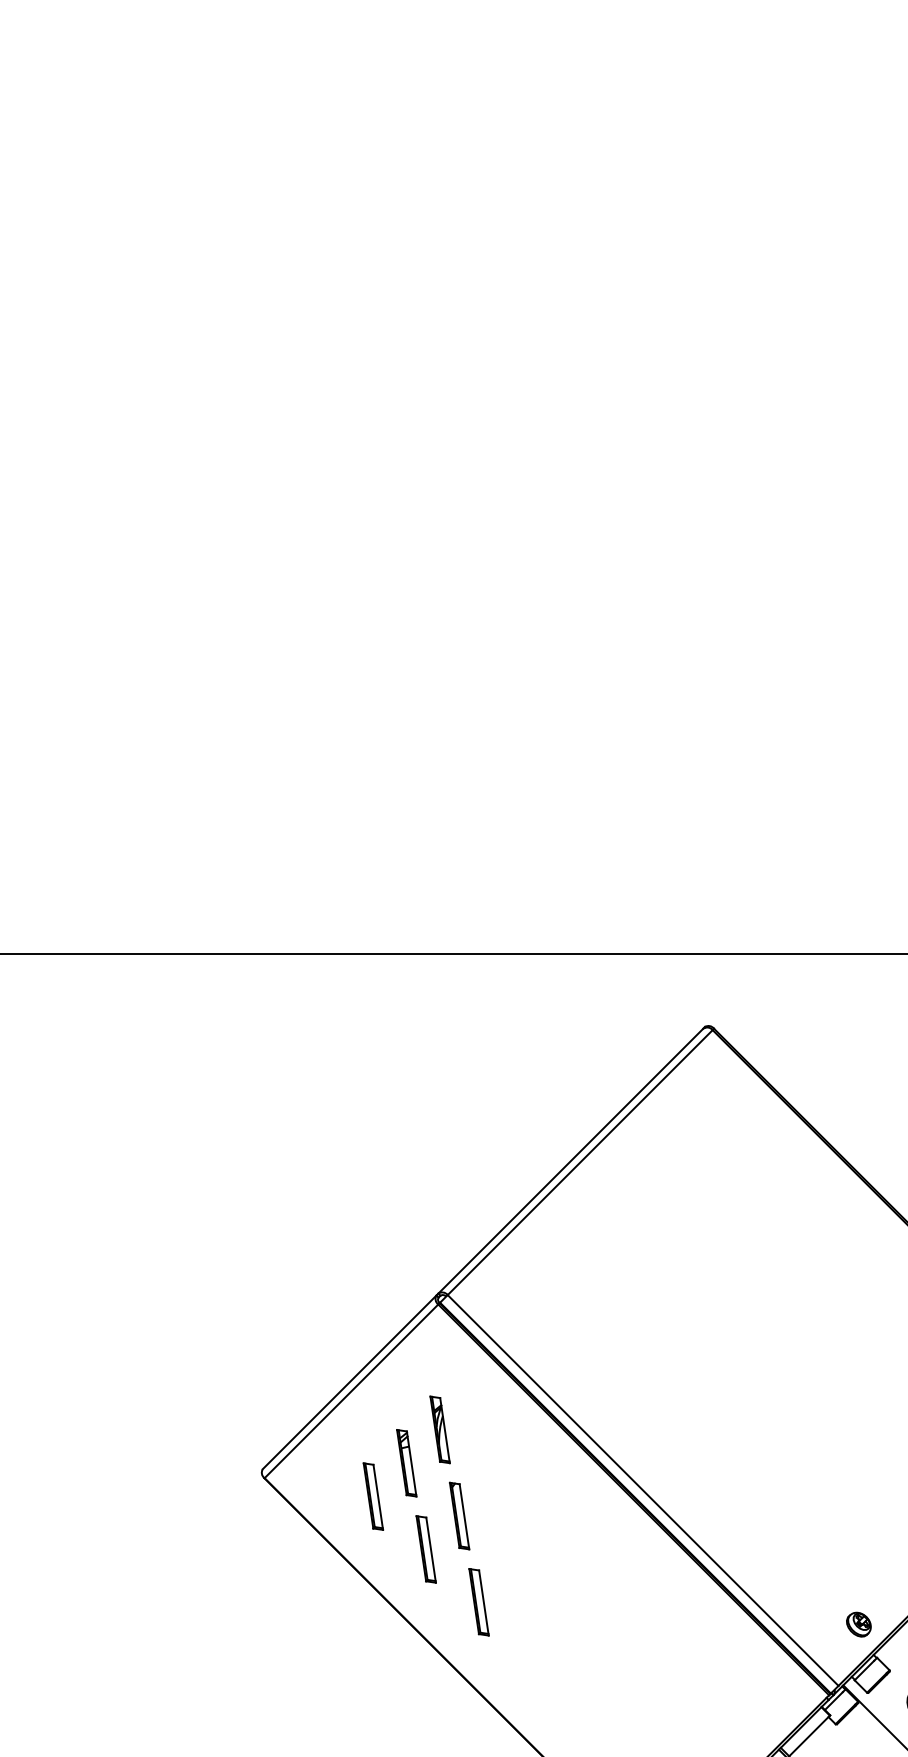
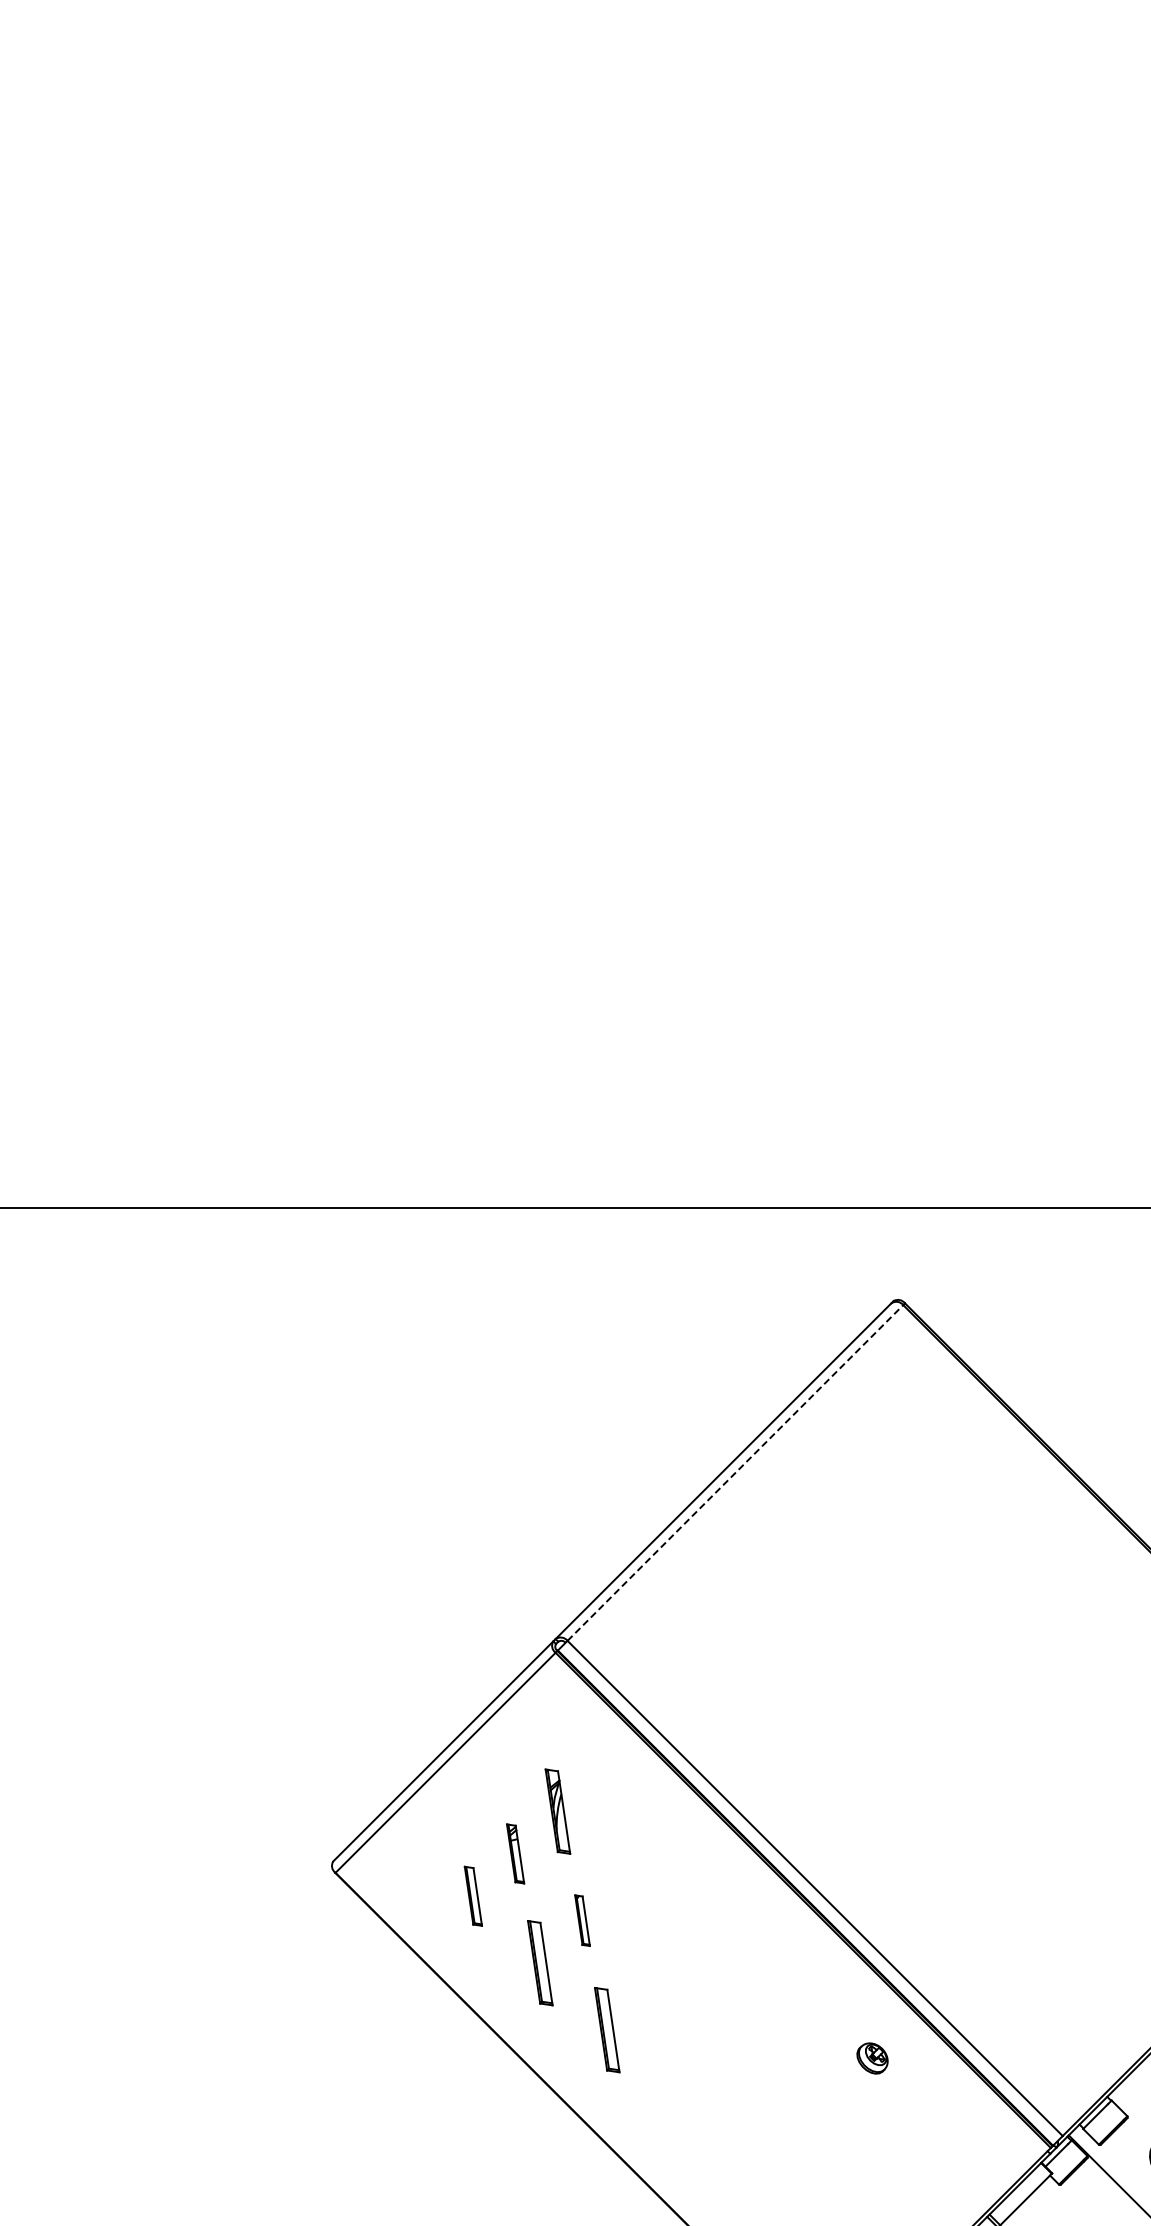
line: (580, 1162) -> (735, 1472), solid -> dashed
part: (406, 1462) -> (515, 1853), size x0.7
part: (373, 1496) -> (473, 1896), size x0.7
part: (459, 1515) -> (582, 1920), size x0.6
part: (858, 1624) -> (872, 2058), moved

